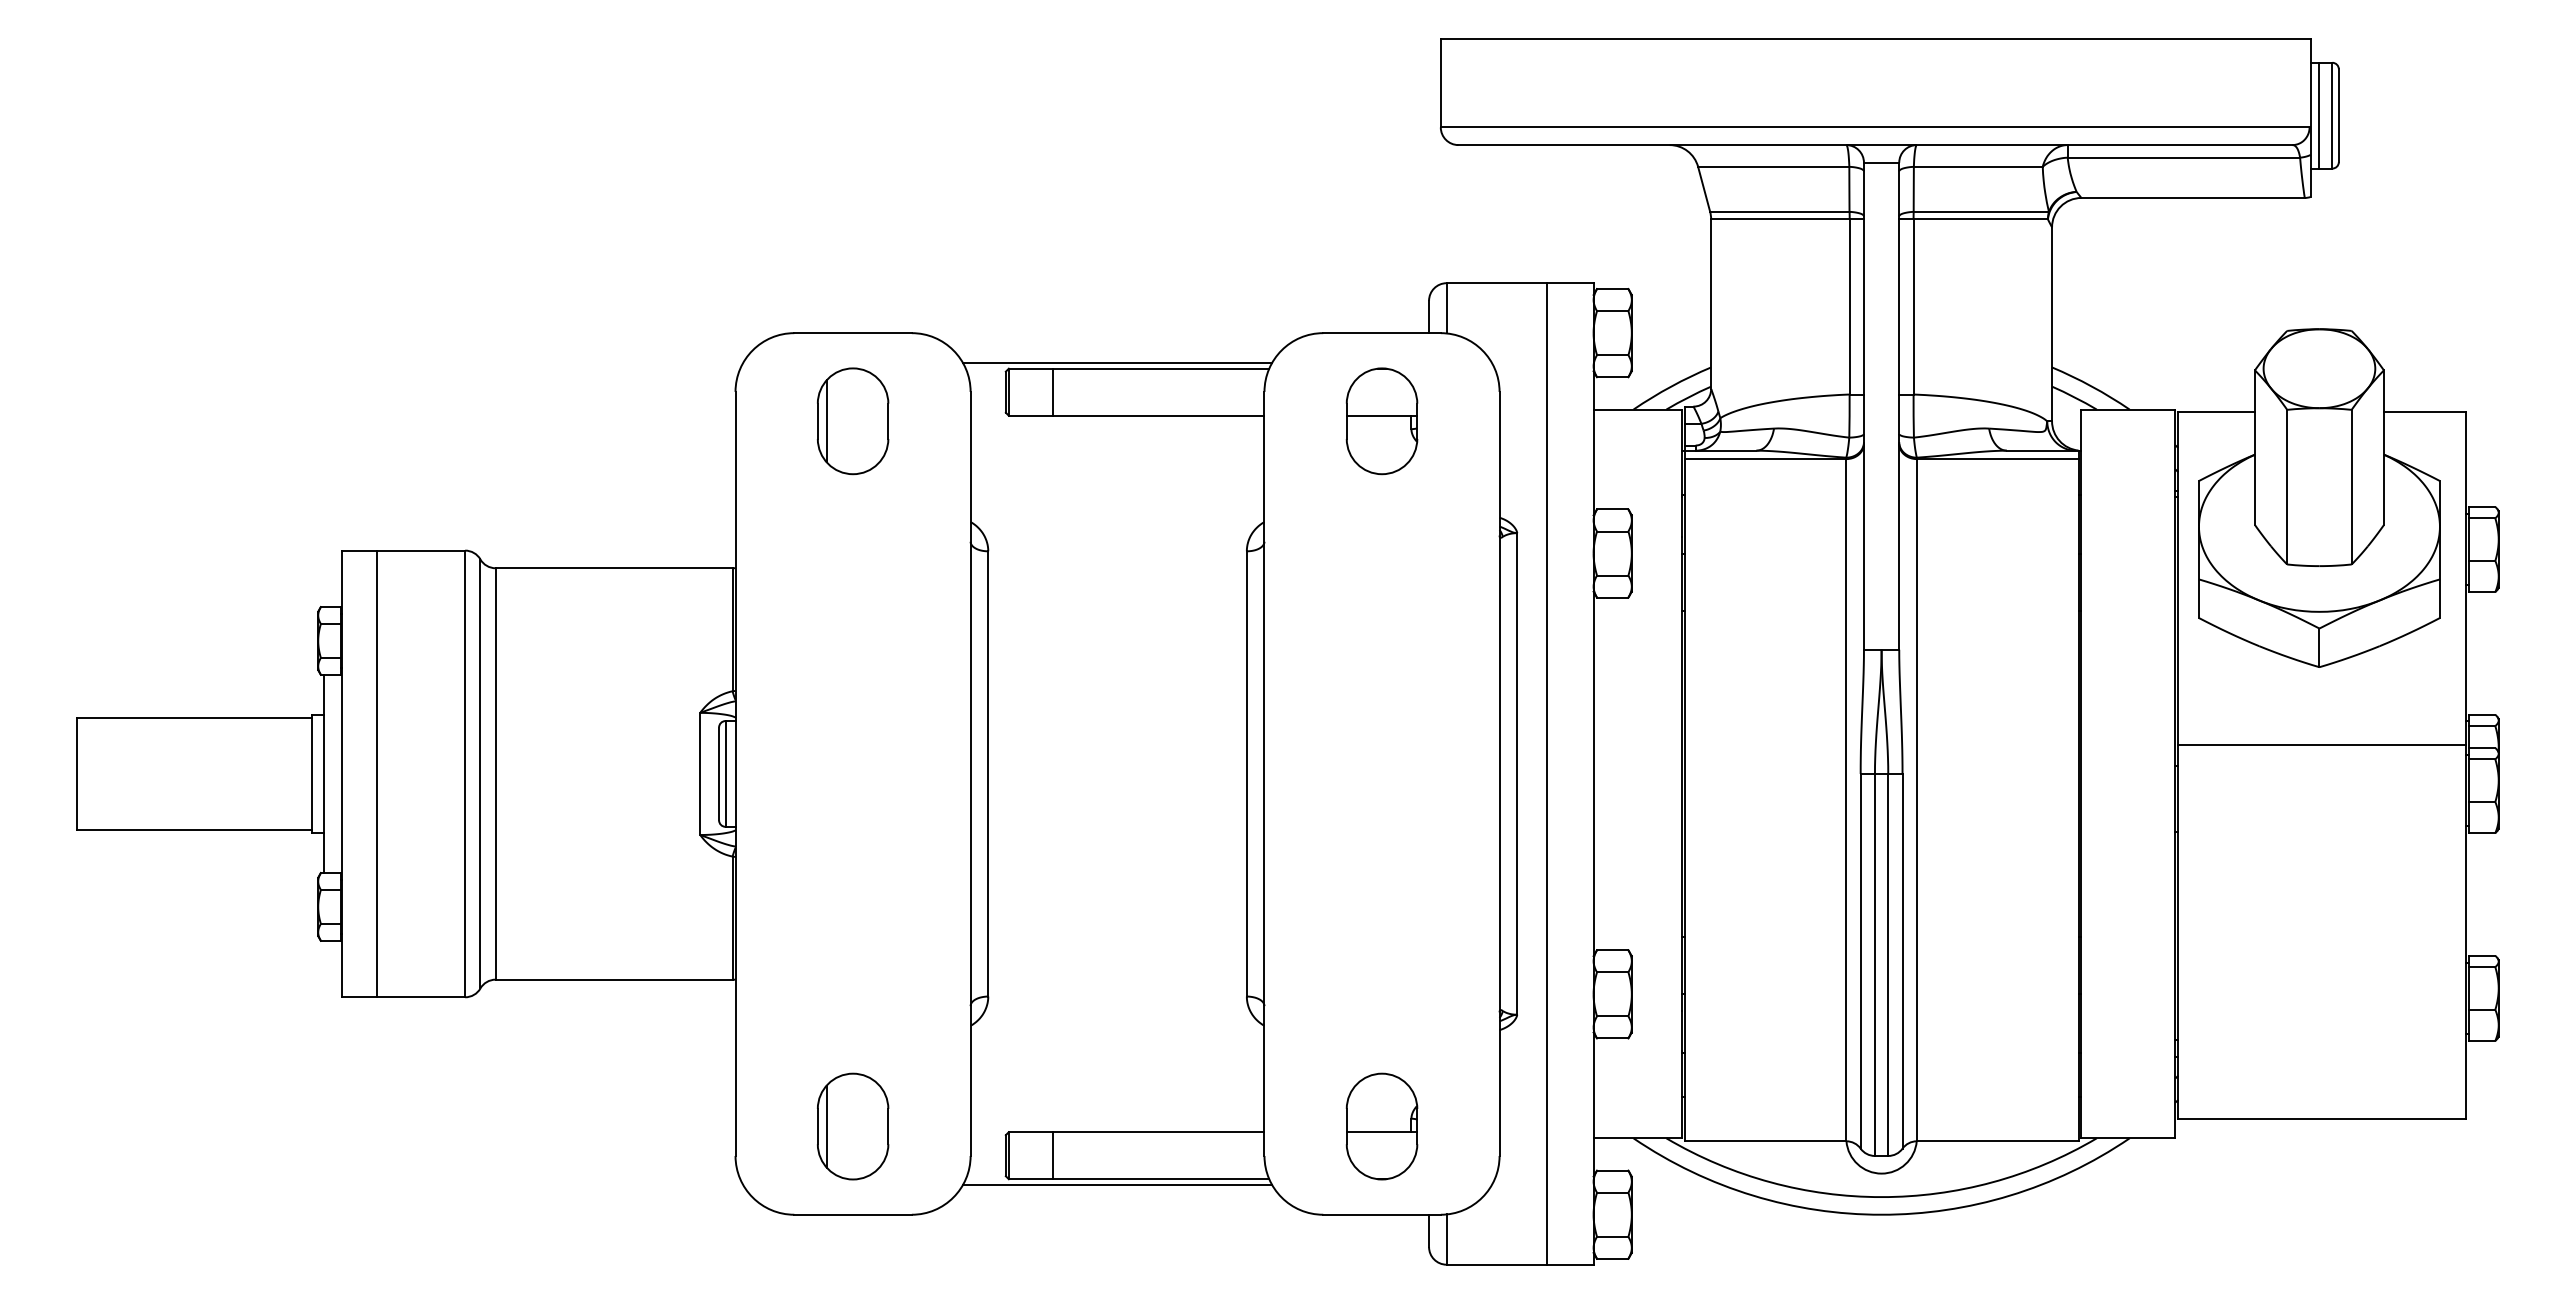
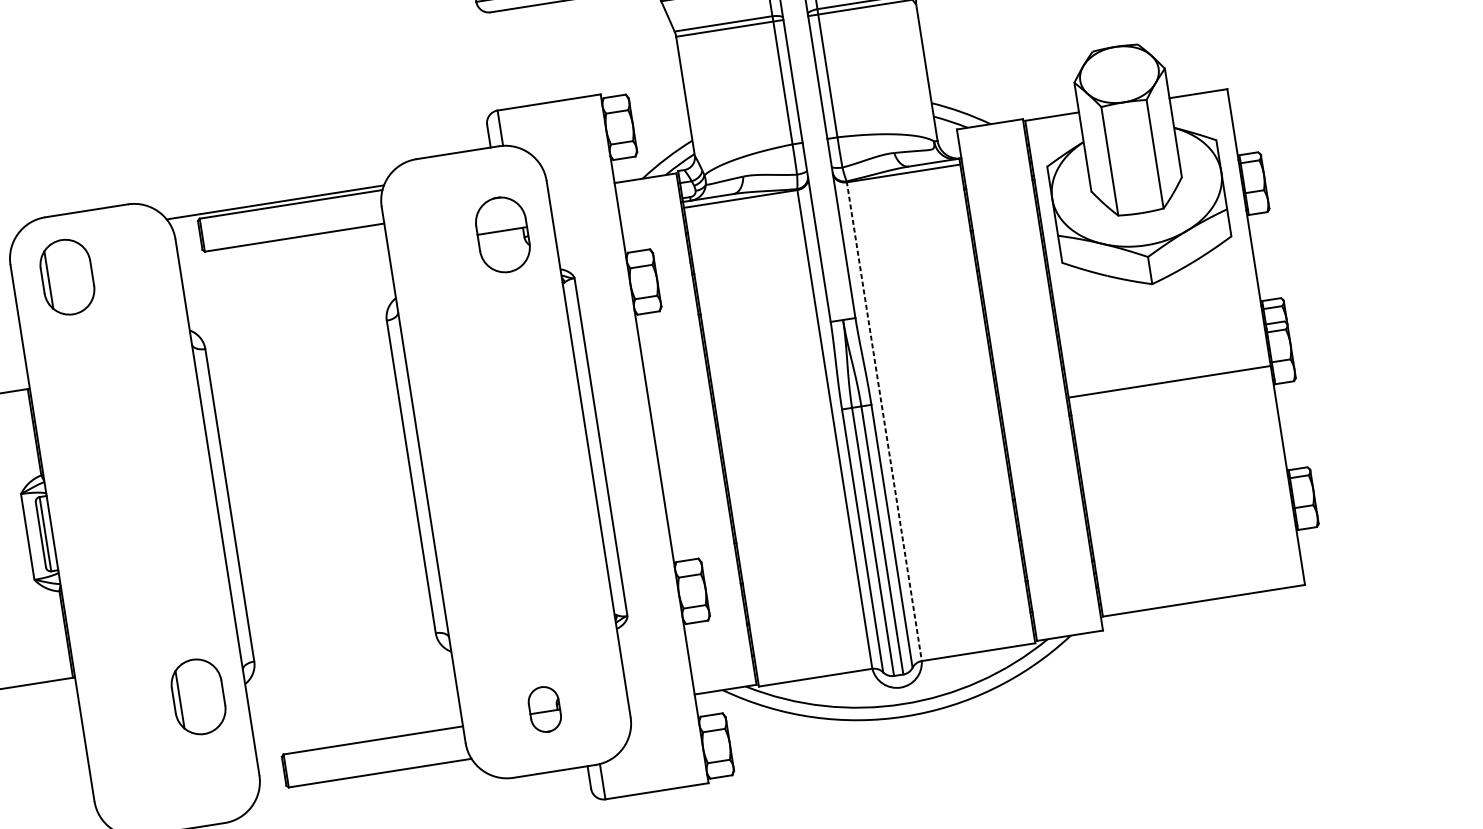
line: (1052, 391) -> (232, 229), removed
part: (853, 421) -> (67, 277), moved
part: (1381, 421) -> (502, 235), moved
line: (2322, 744) -> (1169, 381), moved
line: (1546, 773) -> (621, 443), removed
line: (1916, 799) -> (884, 421), solid -> dashed
part: (853, 1126) -> (198, 696), moved
part: (1381, 1126) -> (544, 709), size x0.6
line: (1052, 1155) -> (316, 766), removed
line: (1117, 1185) -> (365, 779), removed

